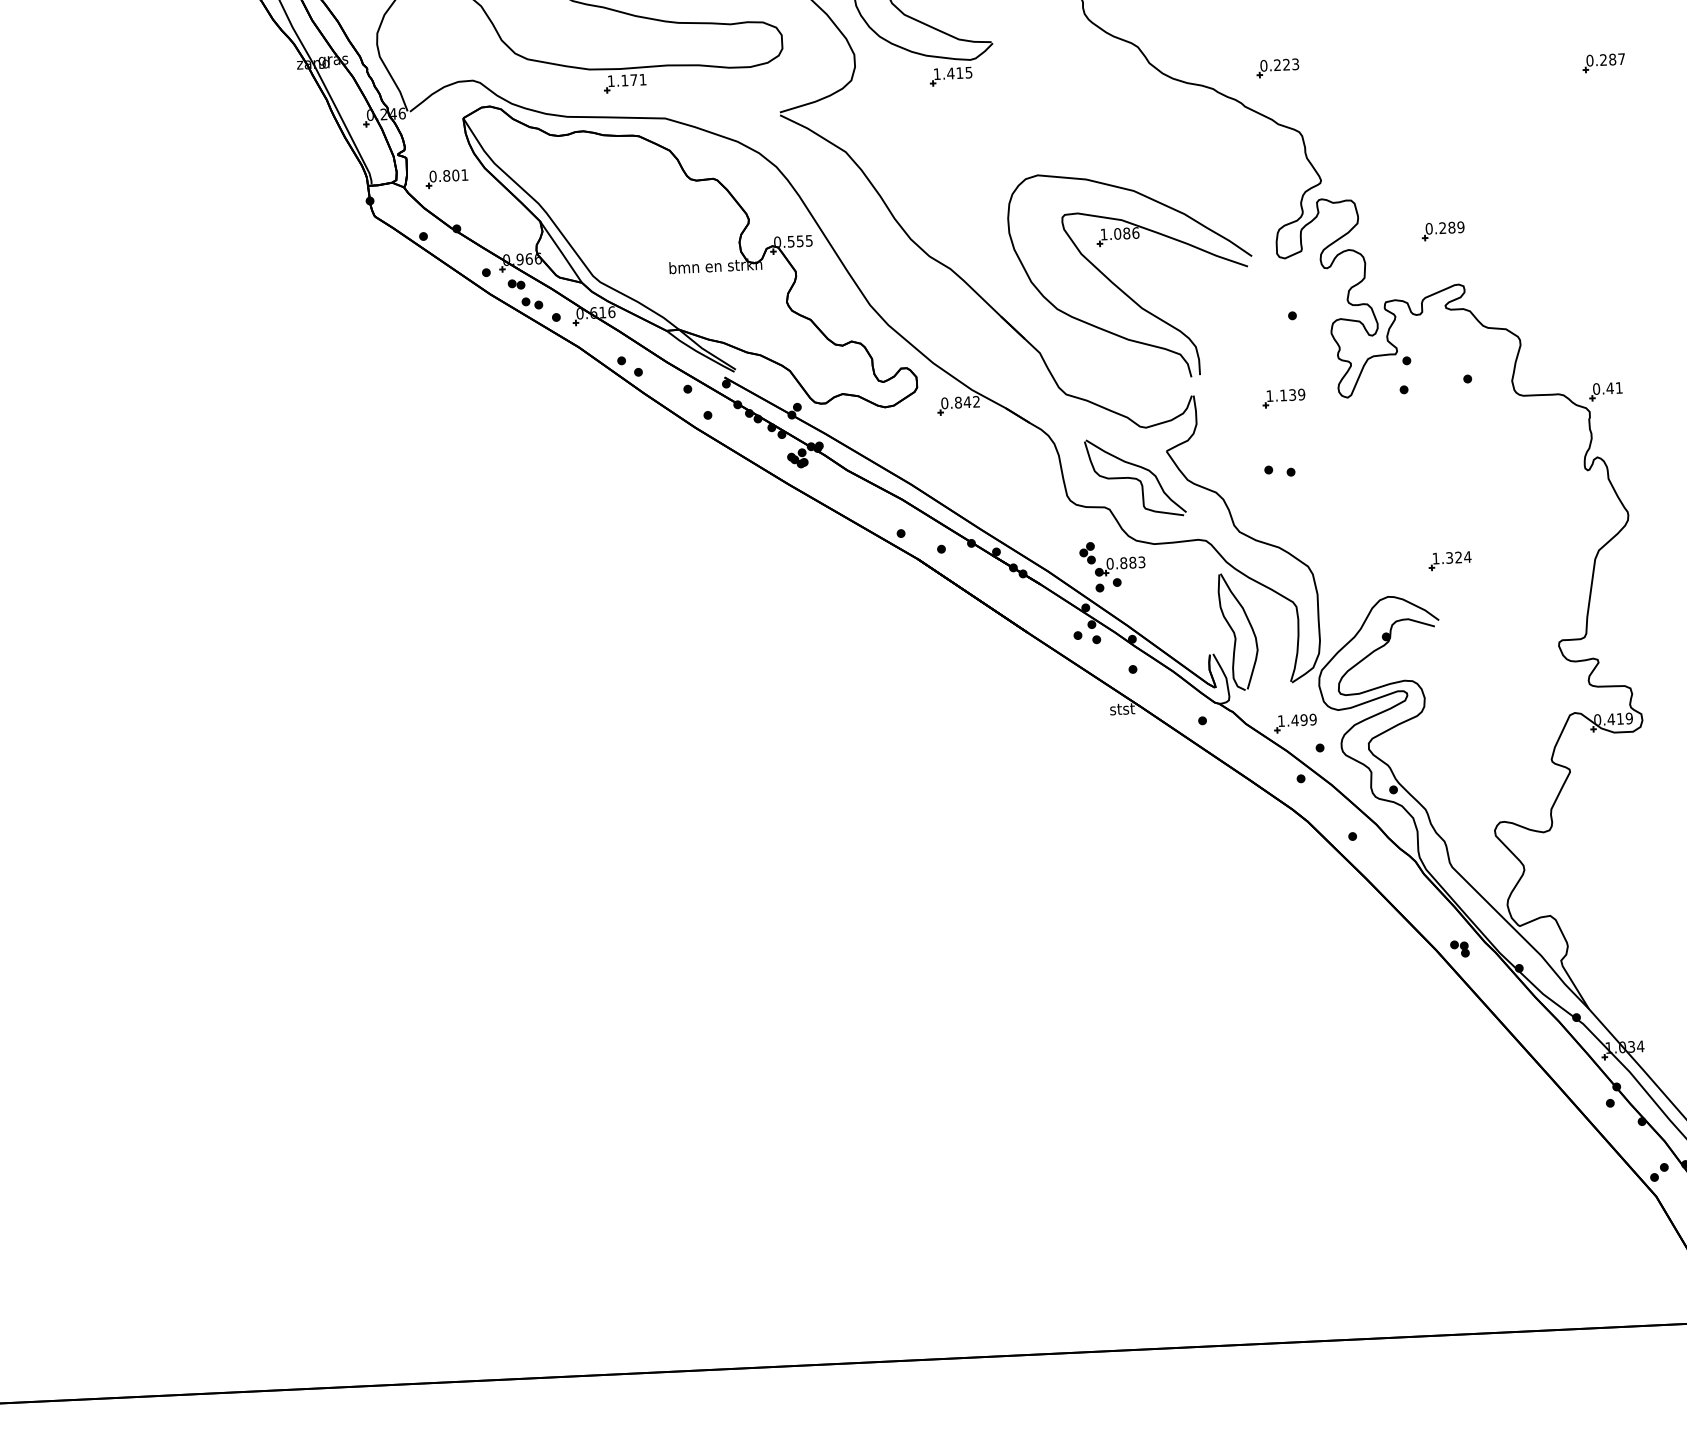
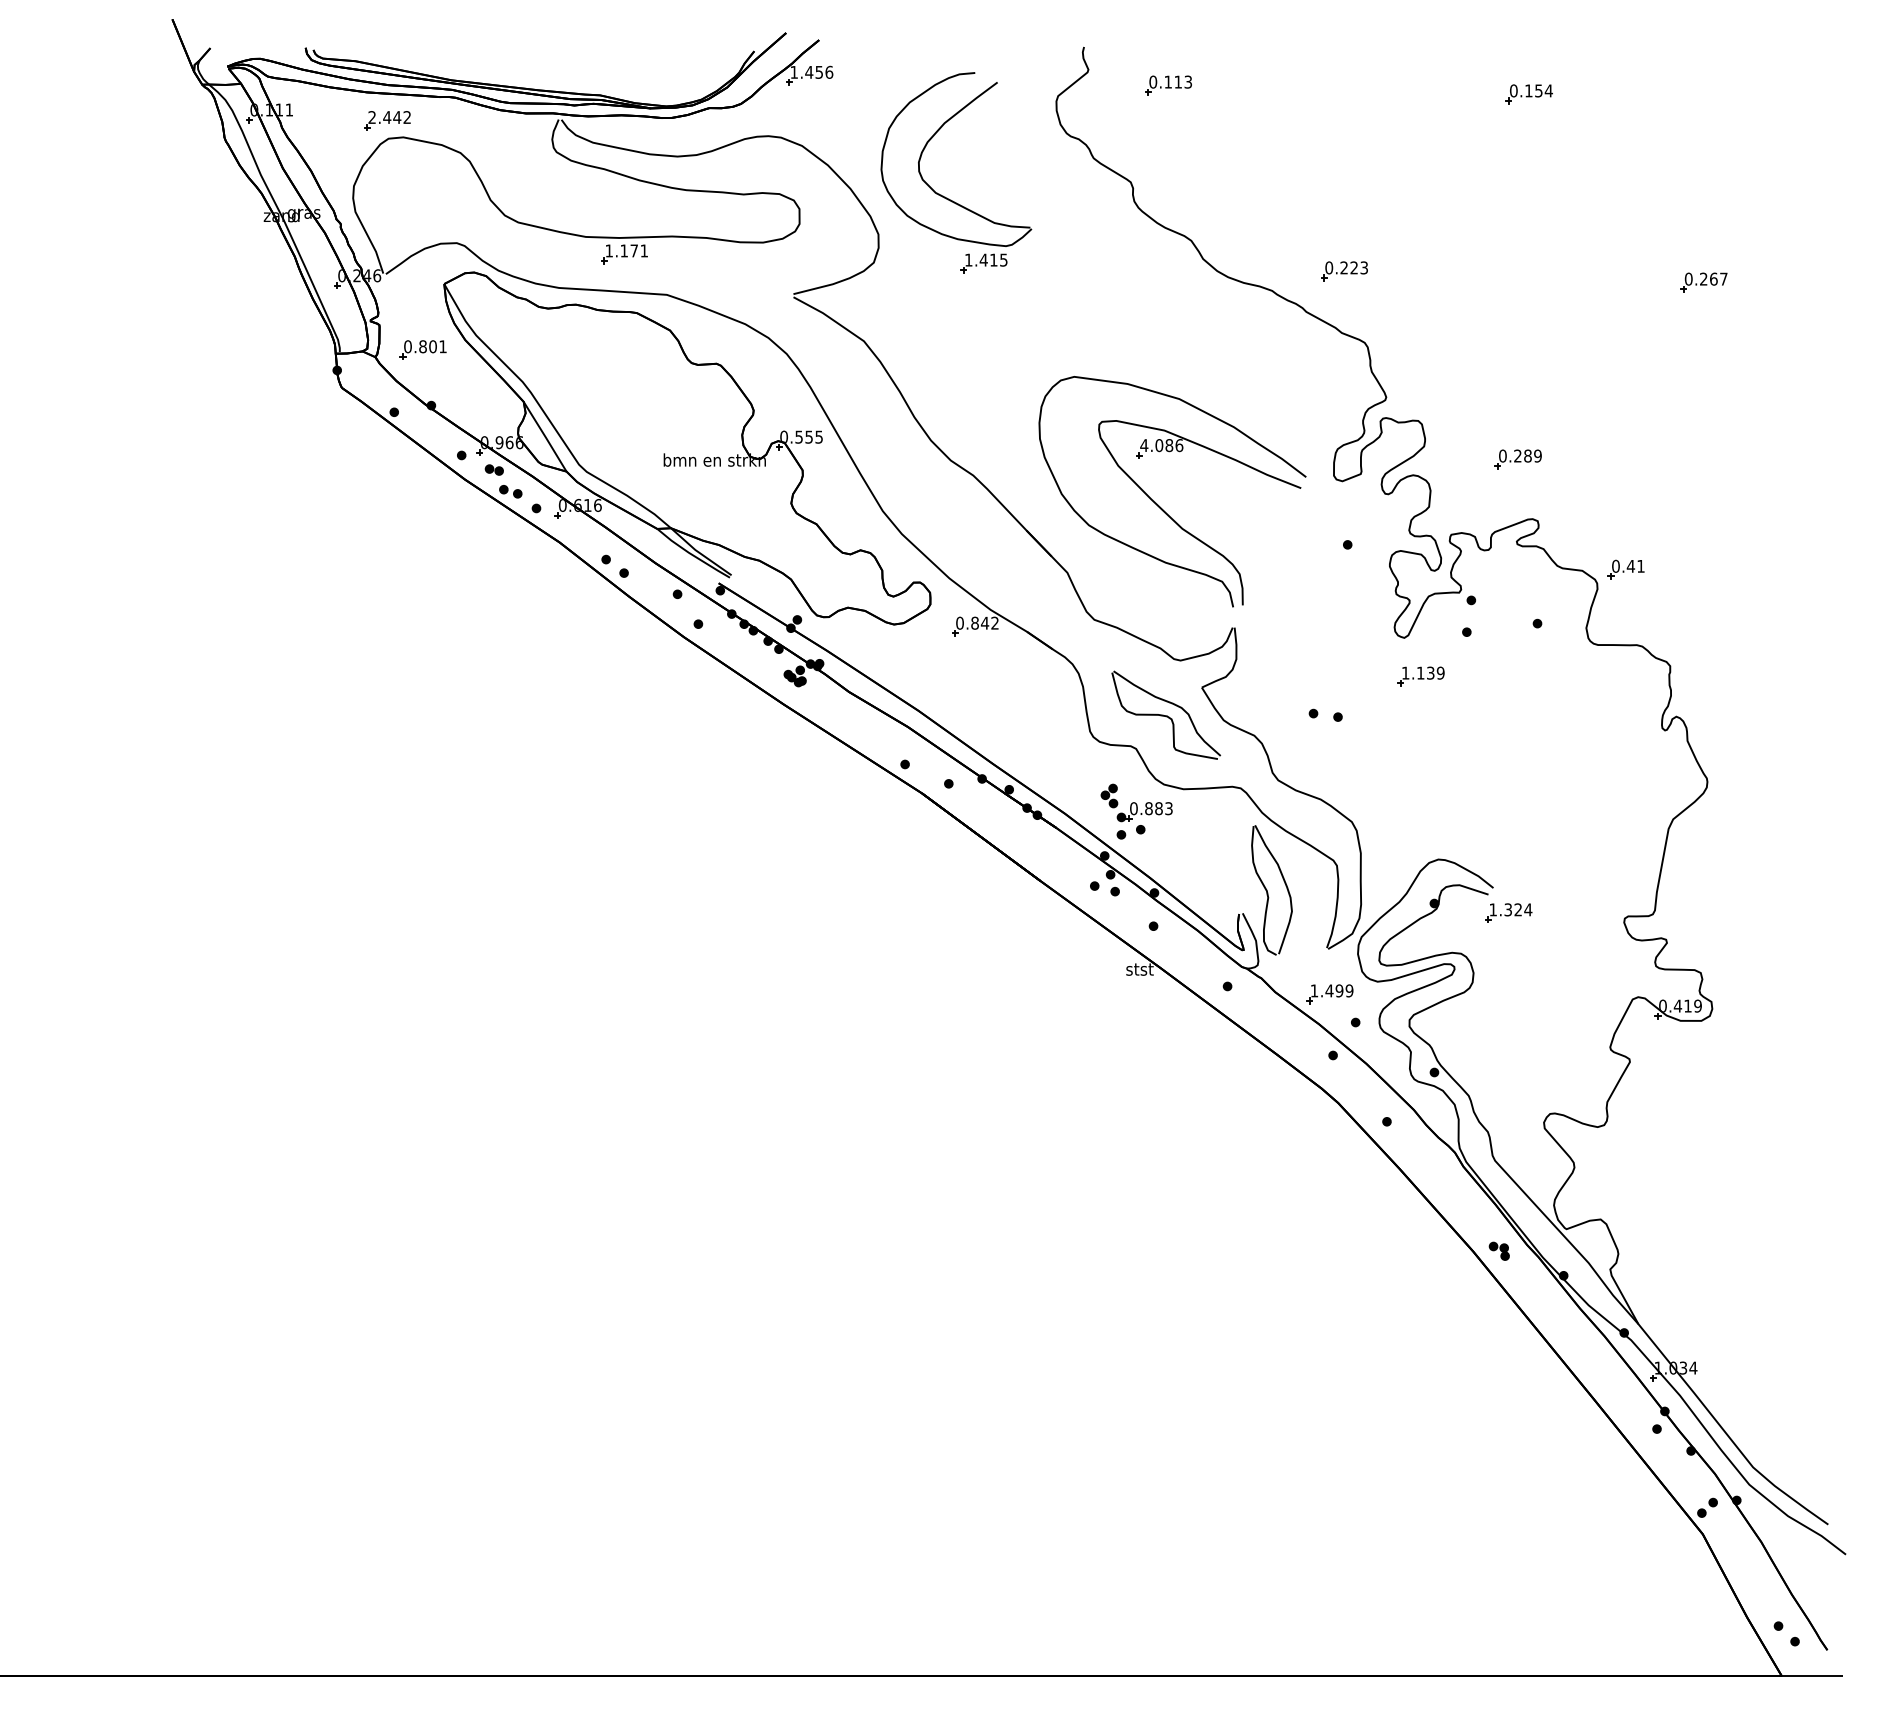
text: (1612, 59) -> (1713, 278), 0.287 -> 0.267
text: (1104, 234) -> (1144, 445), 1.086 -> 4.086
part: (1605, 391) -> (1625, 569), moved
part: (1283, 398) -> (1420, 676), moved
part: (1449, 560) -> (1508, 912), moved

